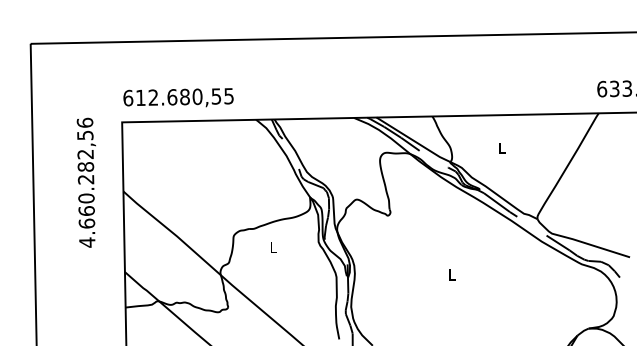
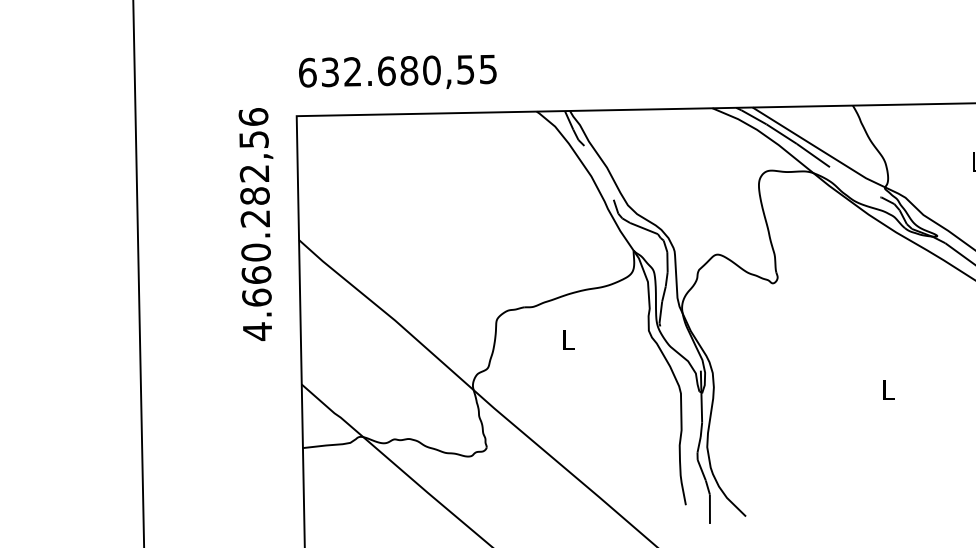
text: (140, 97) -> (329, 71), 612.680,55 -> 632.680,55
text: (85, 182) -> (254, 223), moved

